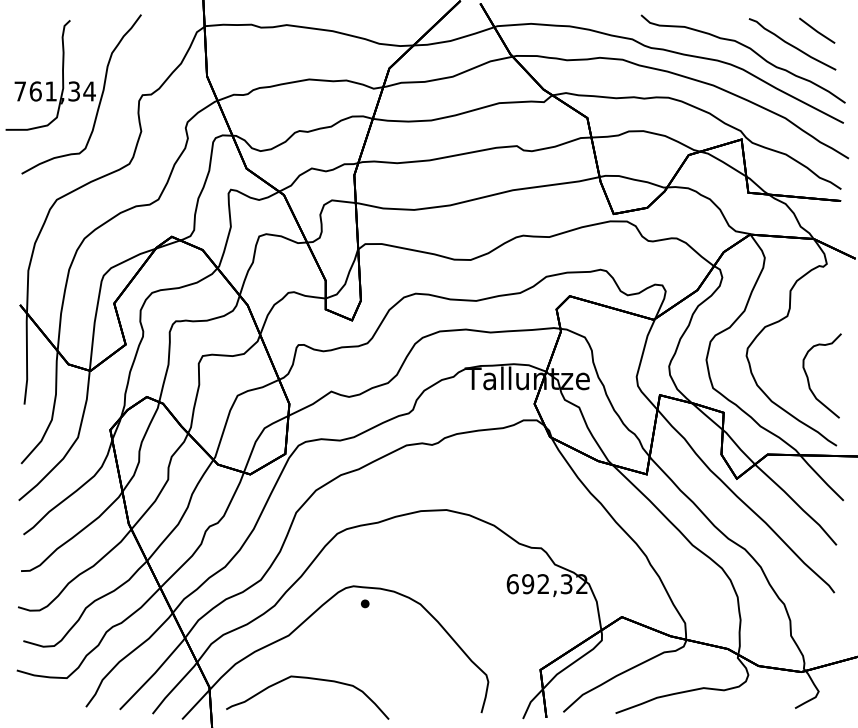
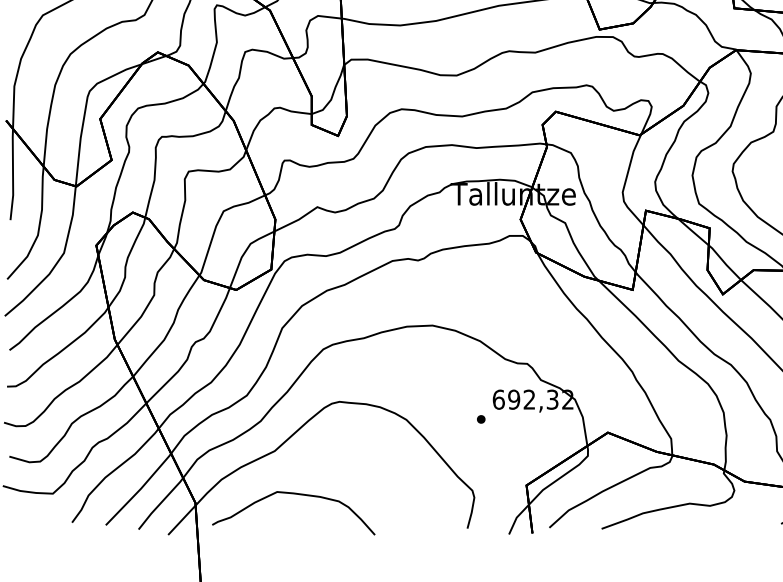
part: (365, 603) -> (481, 419), moved

